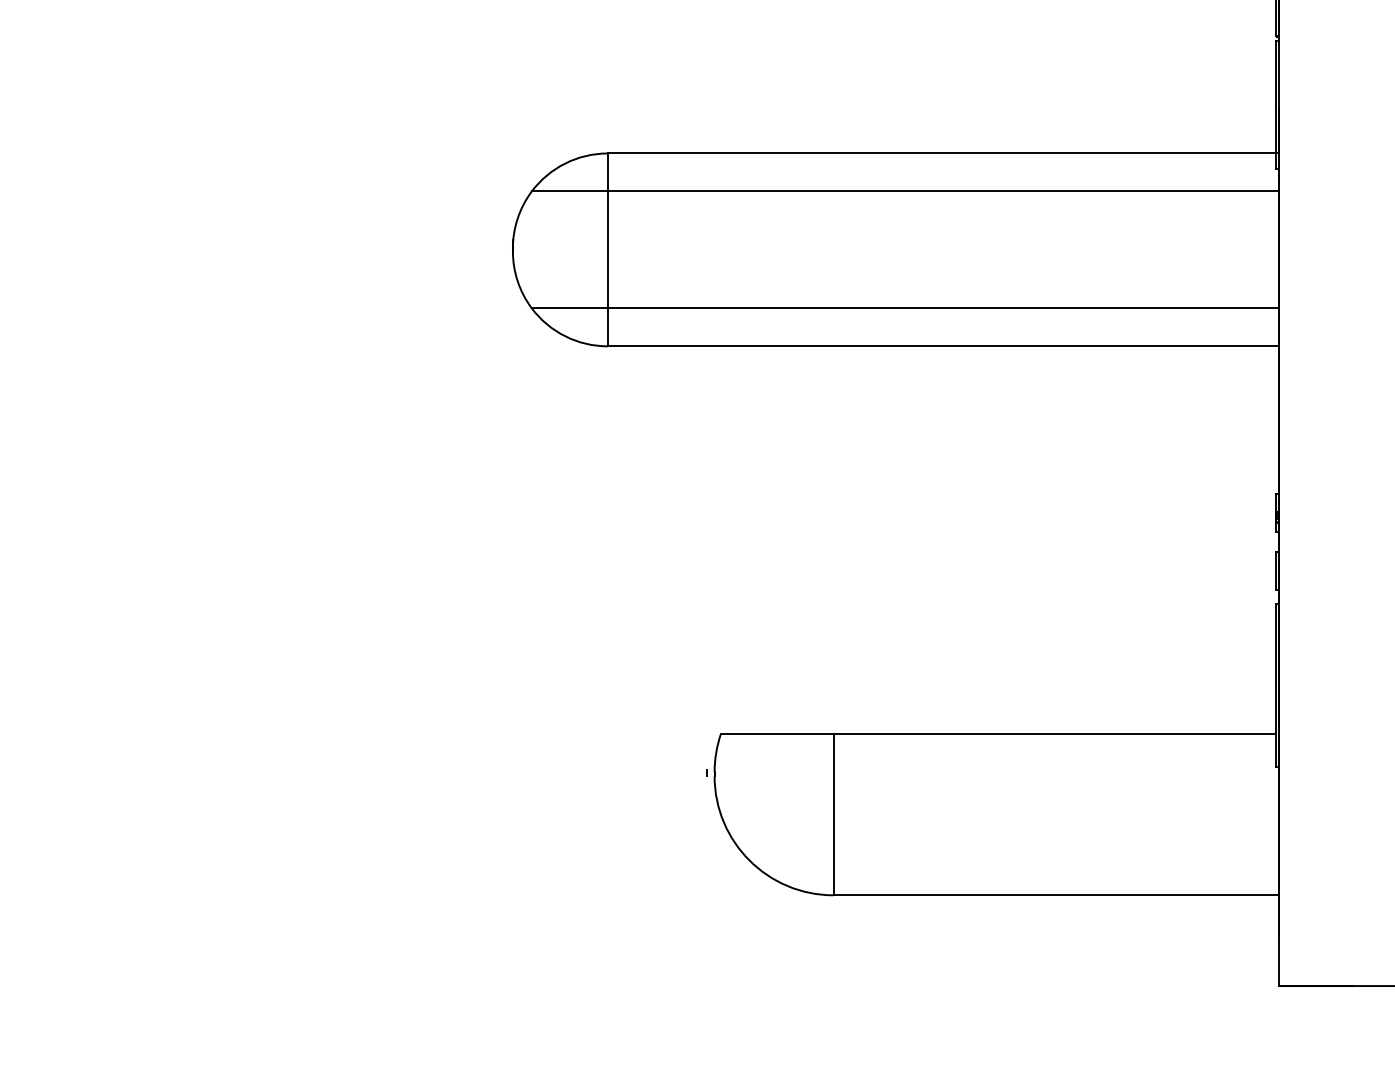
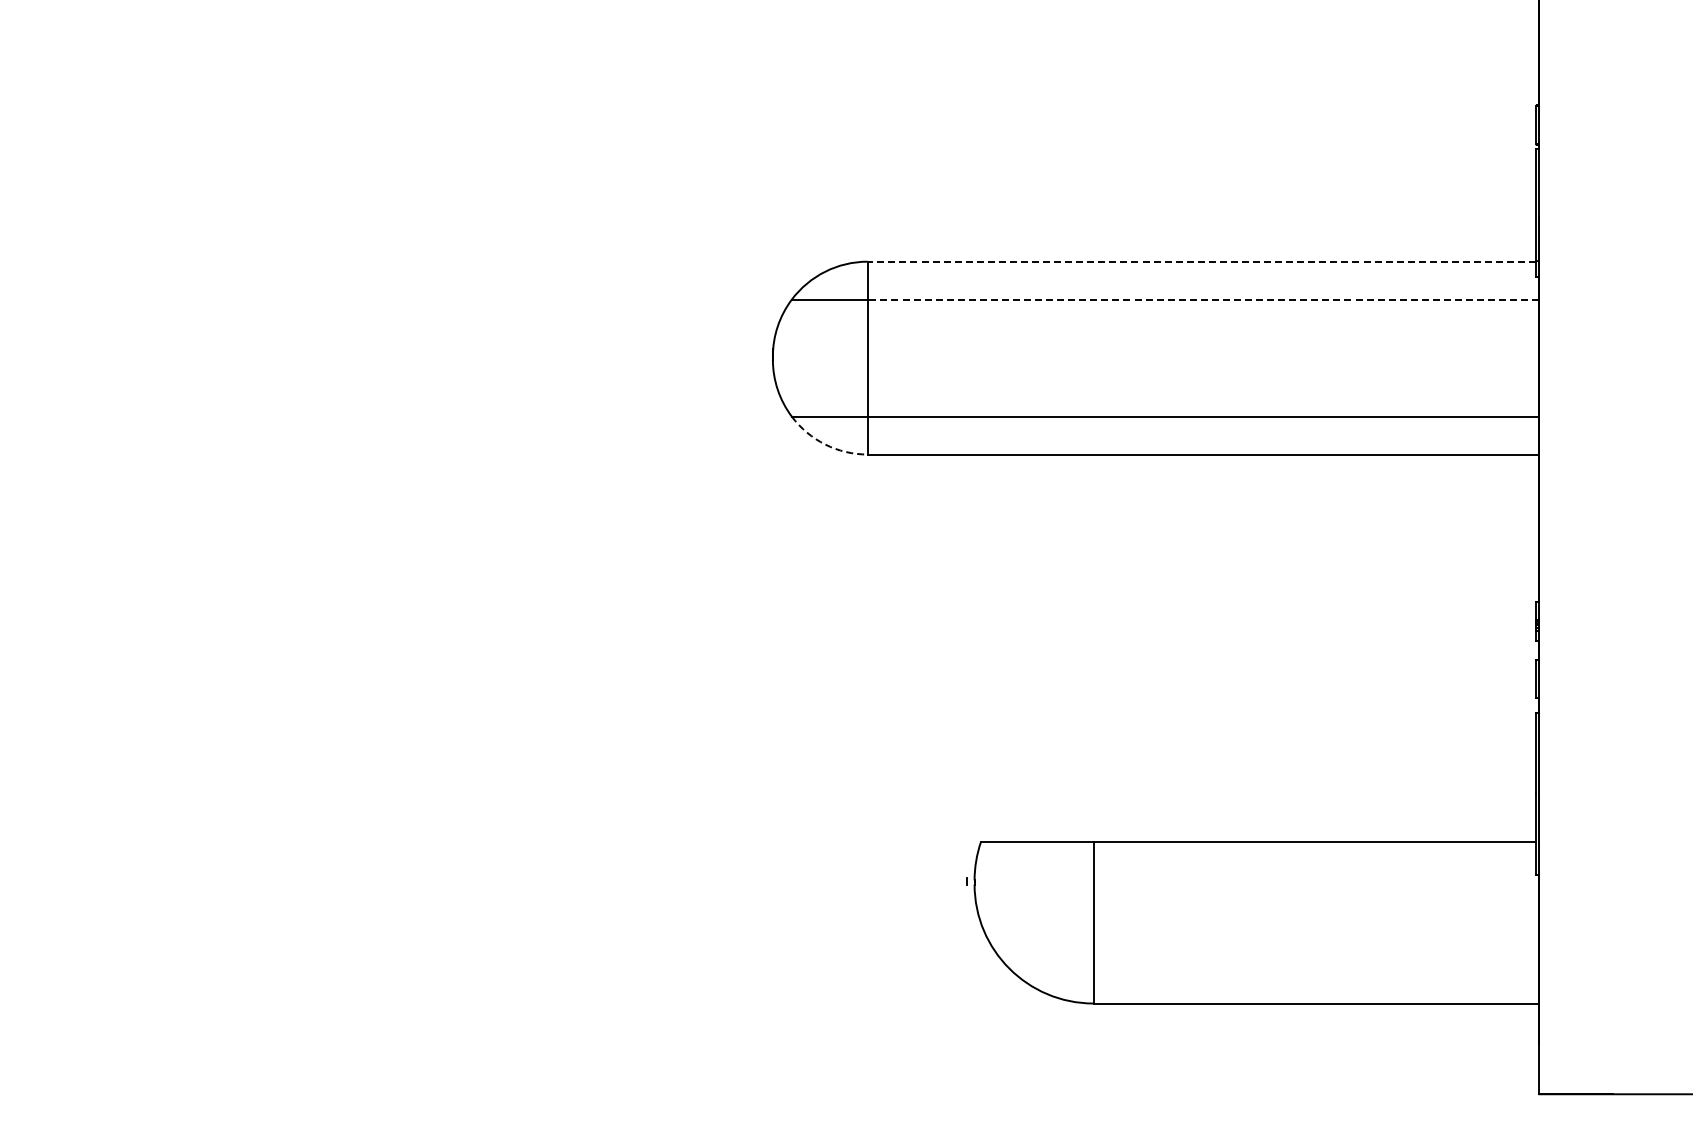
line: (941, 153) -> (1201, 261), solid -> dashed
line: (943, 191) -> (1203, 299), solid -> dashed
arc: (565, 336) -> (825, 444), solid -> dashed

